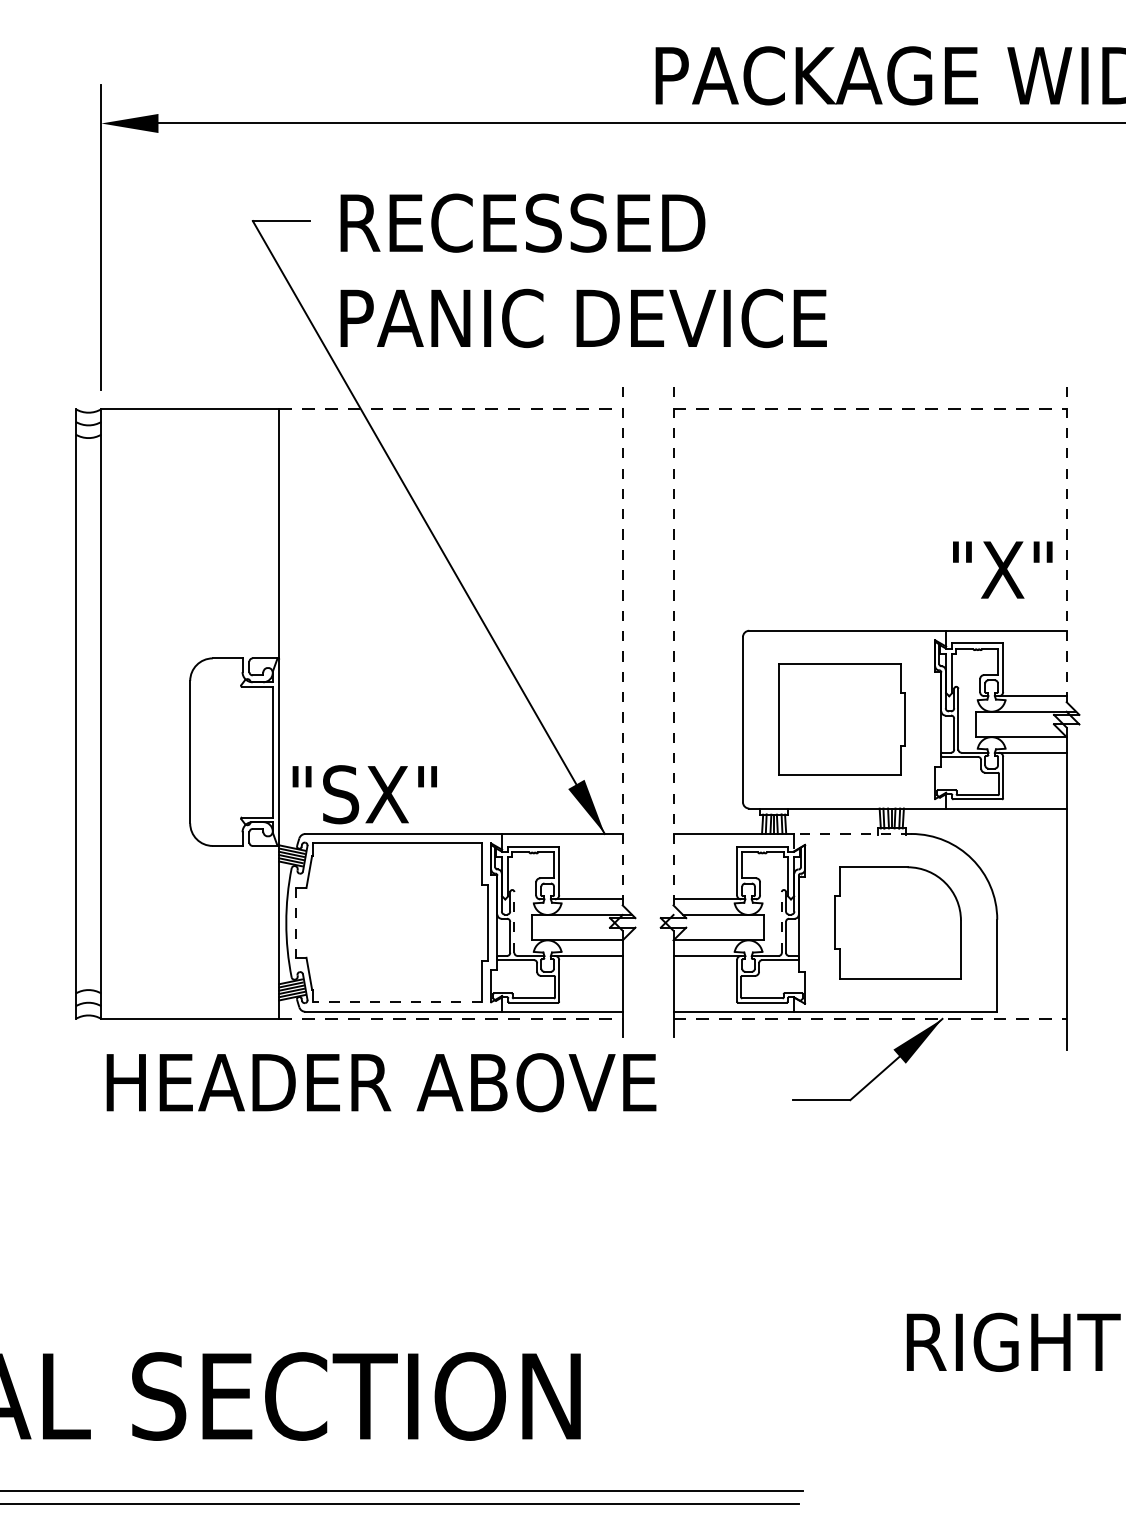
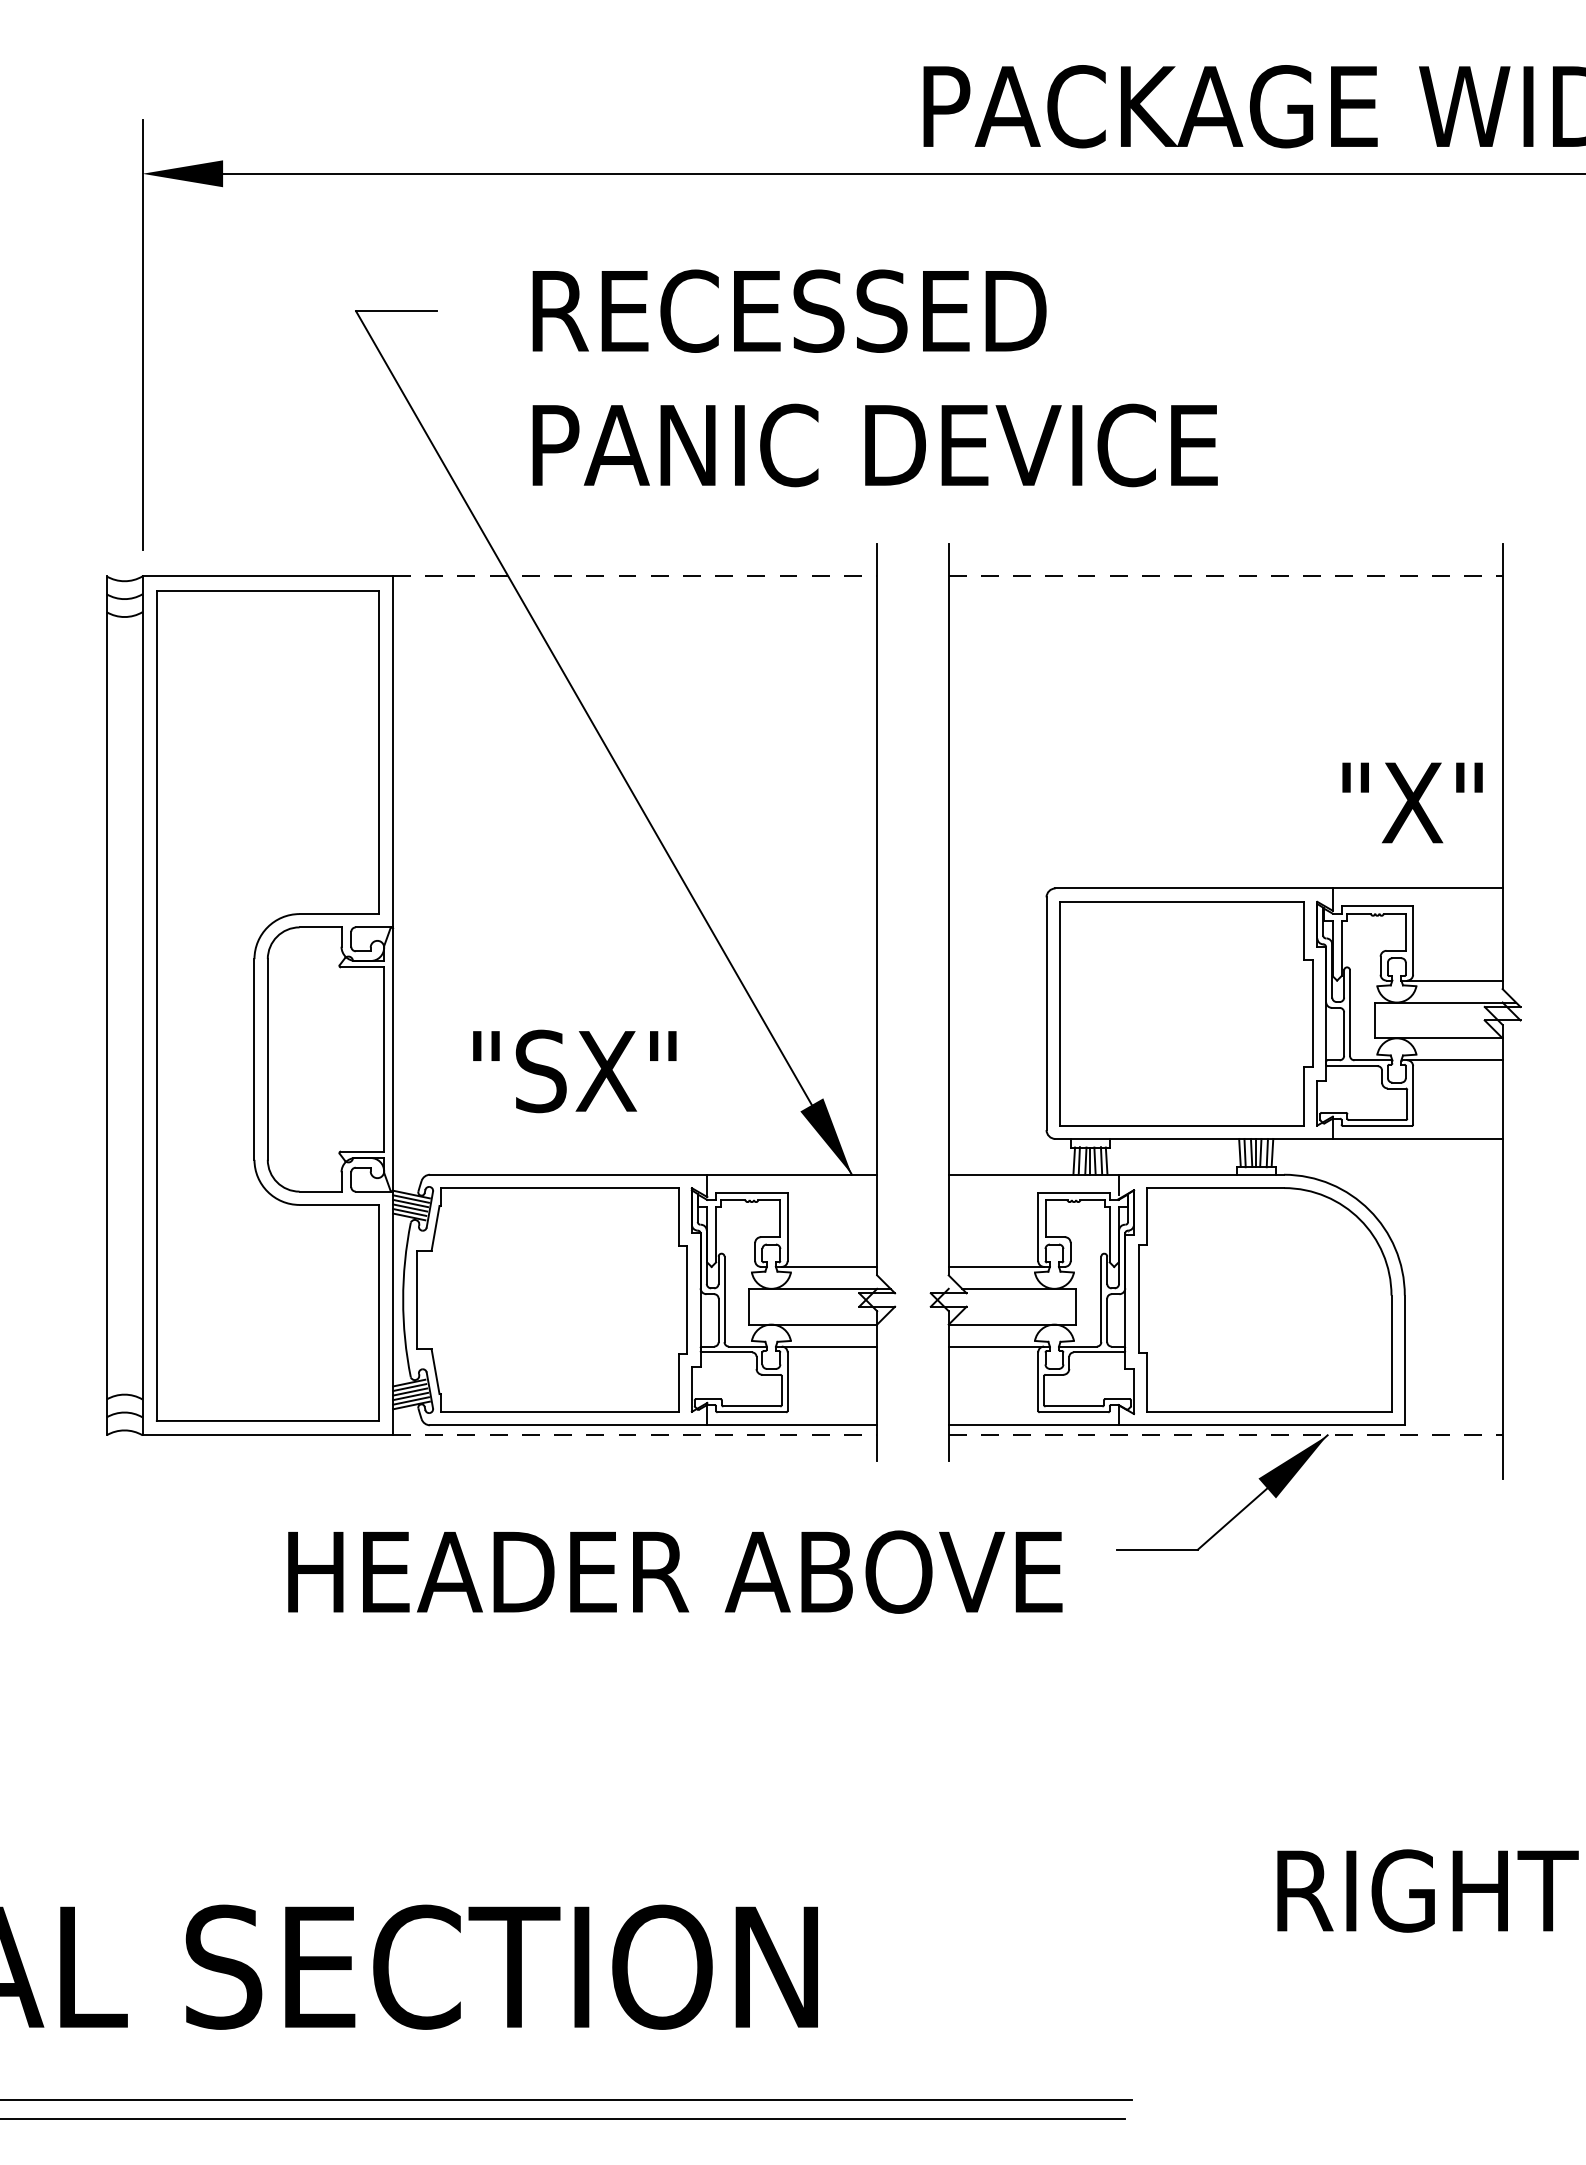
text: (583, 270) -> (874, 378), moved
line: (1066, 544) -> (1502, 766), dashed -> solid
line: (622, 645) -> (877, 909), dashed -> solid
line: (673, 645) -> (948, 909), dashed -> solid
part: (180, 713) -> (254, 1005), added
part: (842, 719) -> (1186, 1013), size x1.43
text: (364, 794) -> (574, 1071), moved
line: (852, 833) -> (1201, 1174), dashed -> solid
line: (514, 922) -> (724, 1299), dashed -> solid
line: (781, 922) -> (1101, 1299), dashed -> solid
part: (898, 922) -> (1265, 1299), size x1.43
line: (296, 923) -> (417, 1300), dashed -> solid
line: (397, 1002) -> (559, 1411), dashed -> solid
text: (381, 1082) -> (675, 1571), moved

